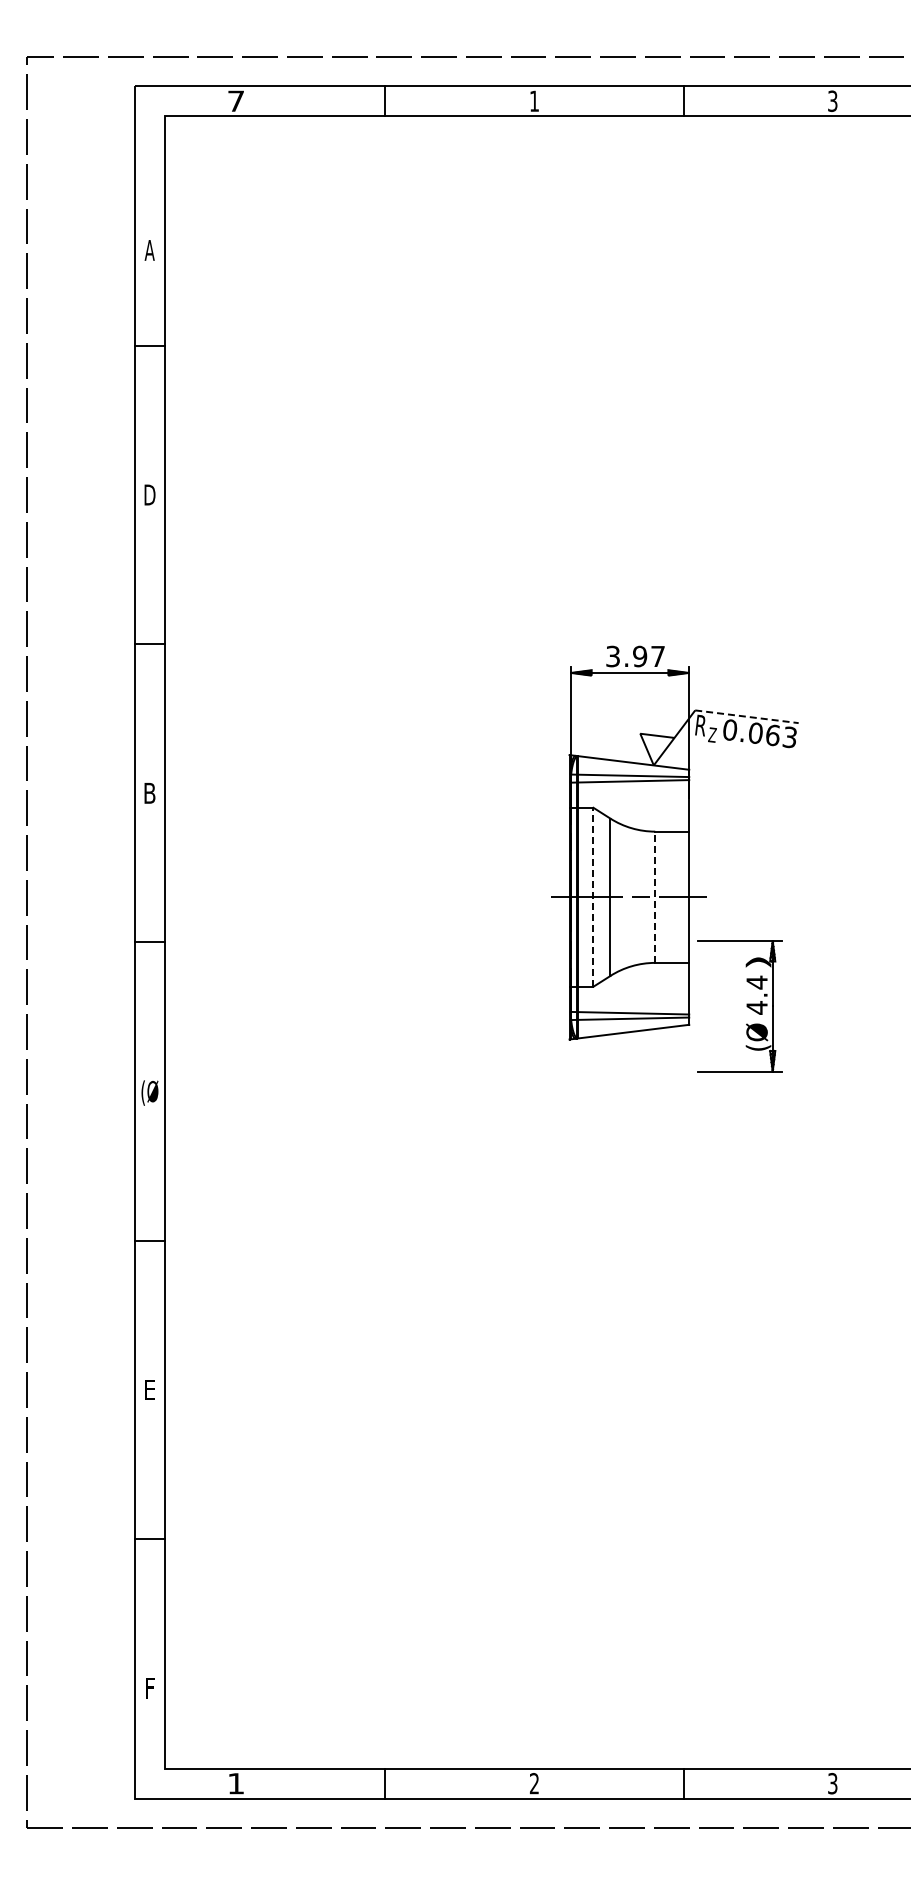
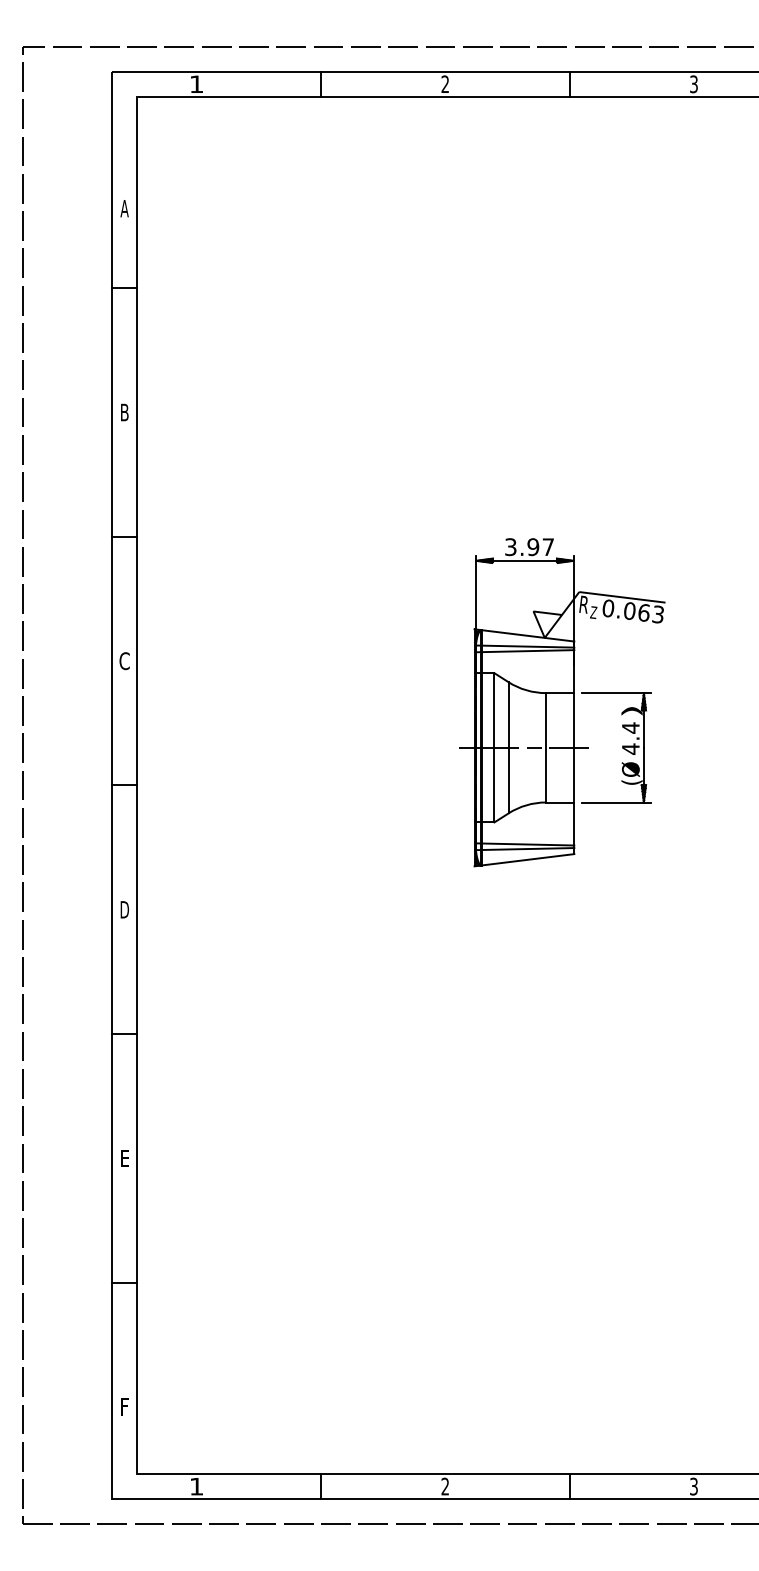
text: (235, 100) -> (196, 83), 7 -> 1
text: (533, 100) -> (444, 83), 1 -> 2
text: (149, 494) -> (124, 412), D -> B
line: (747, 716) -> (622, 597), dashed -> solid
text: (149, 793) -> (124, 661), B -> C
line: (593, 896) -> (494, 747), dashed -> solid
line: (655, 897) -> (546, 747), dashed -> solid
part: (746, 1006) -> (622, 747), moved
text: (149, 1092) -> (124, 910), (Ø -> D

